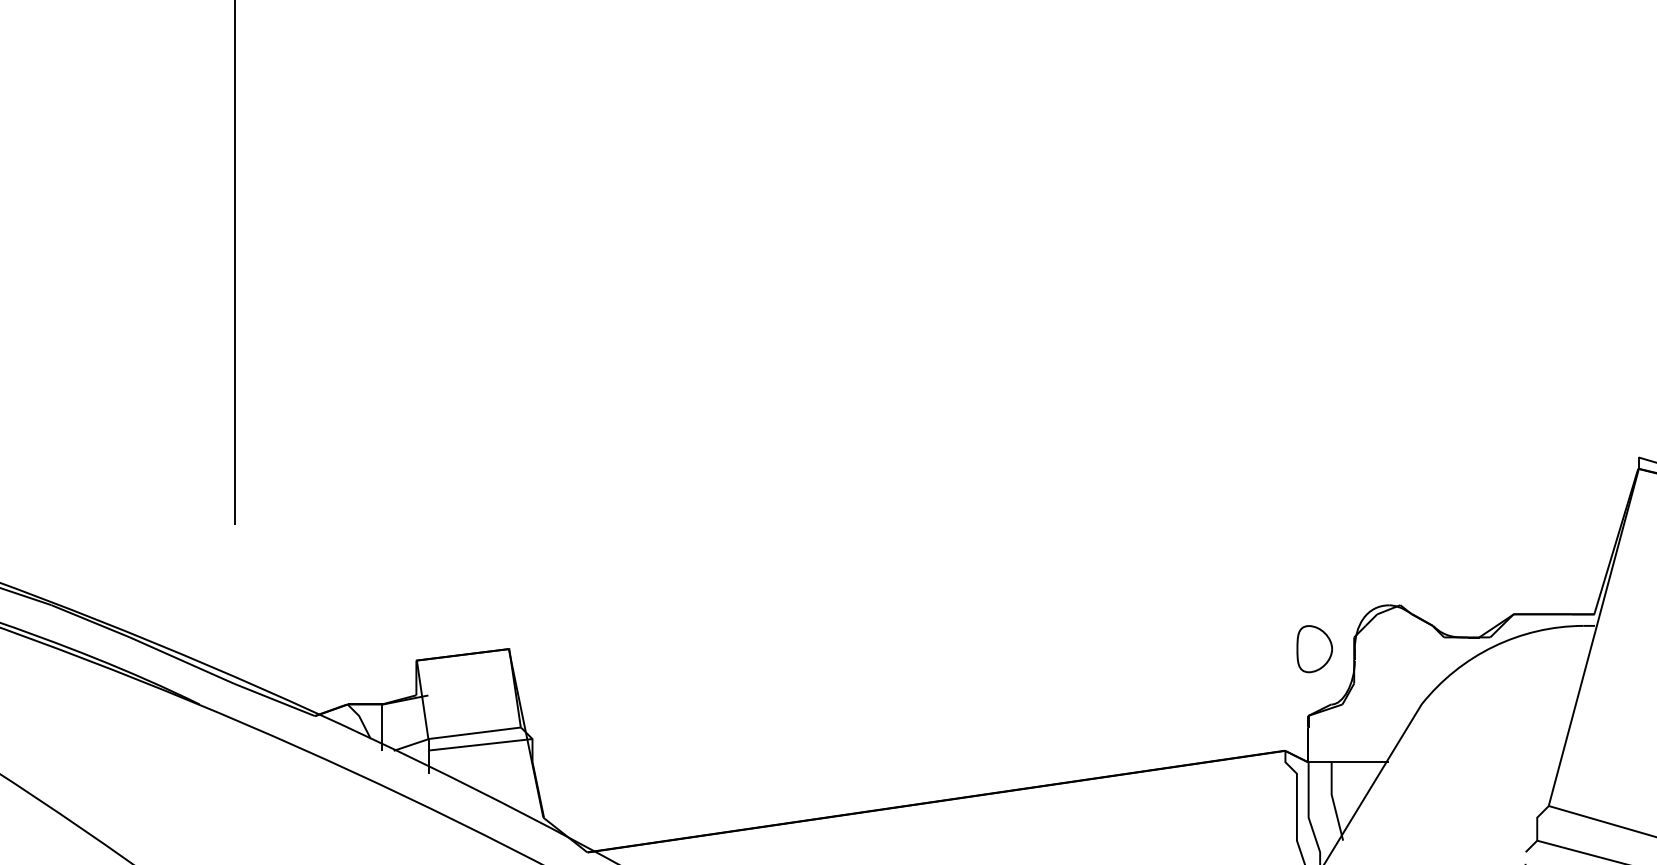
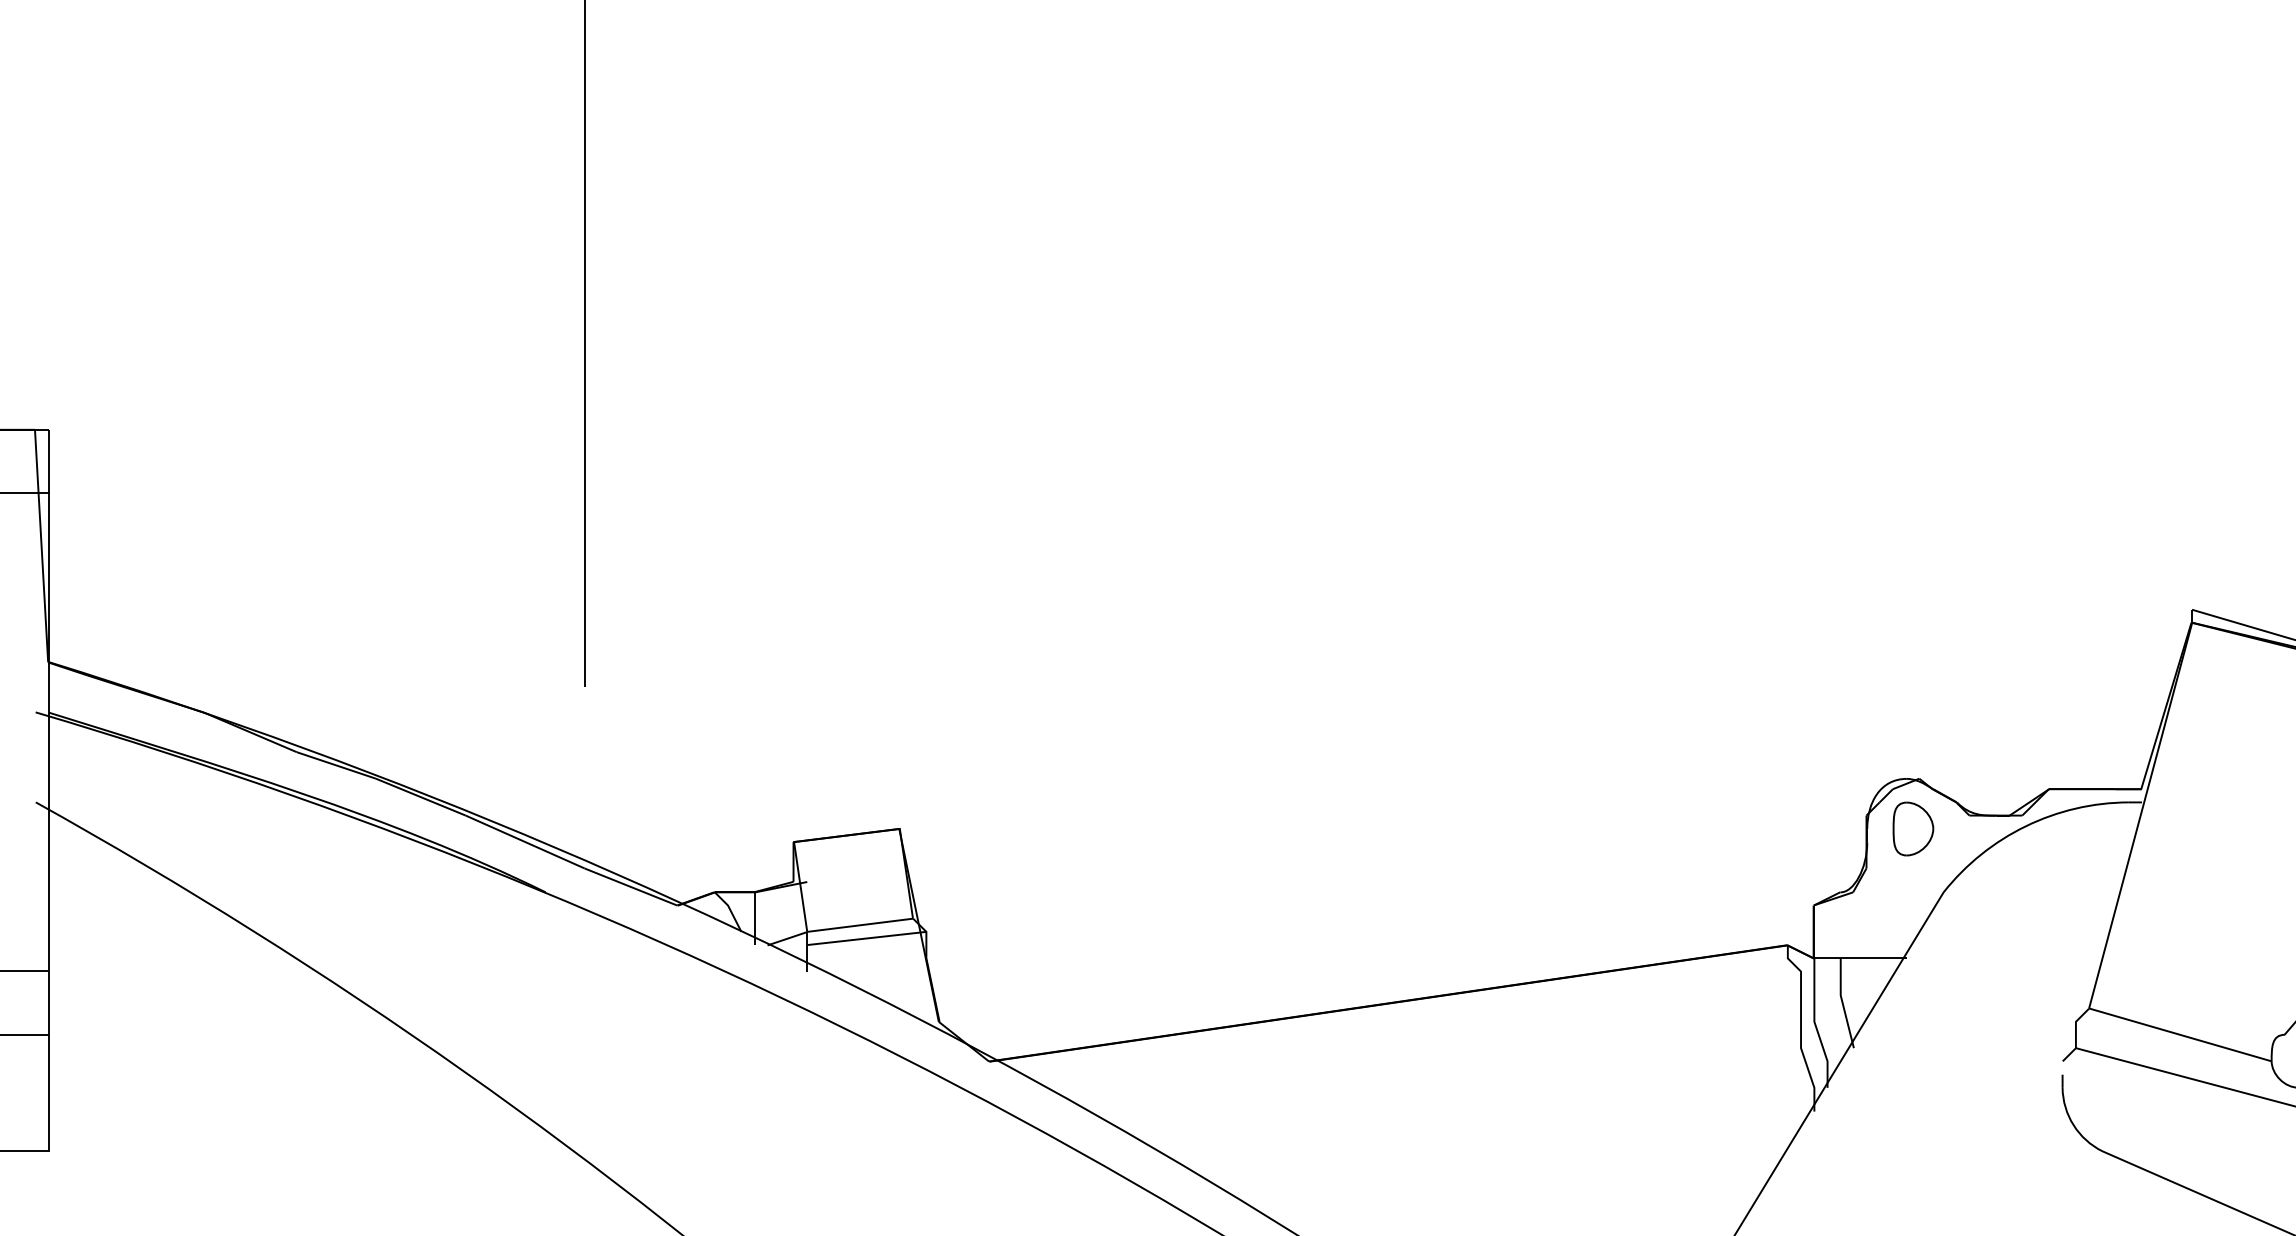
part: (1314, 648) -> (1913, 828), moved

